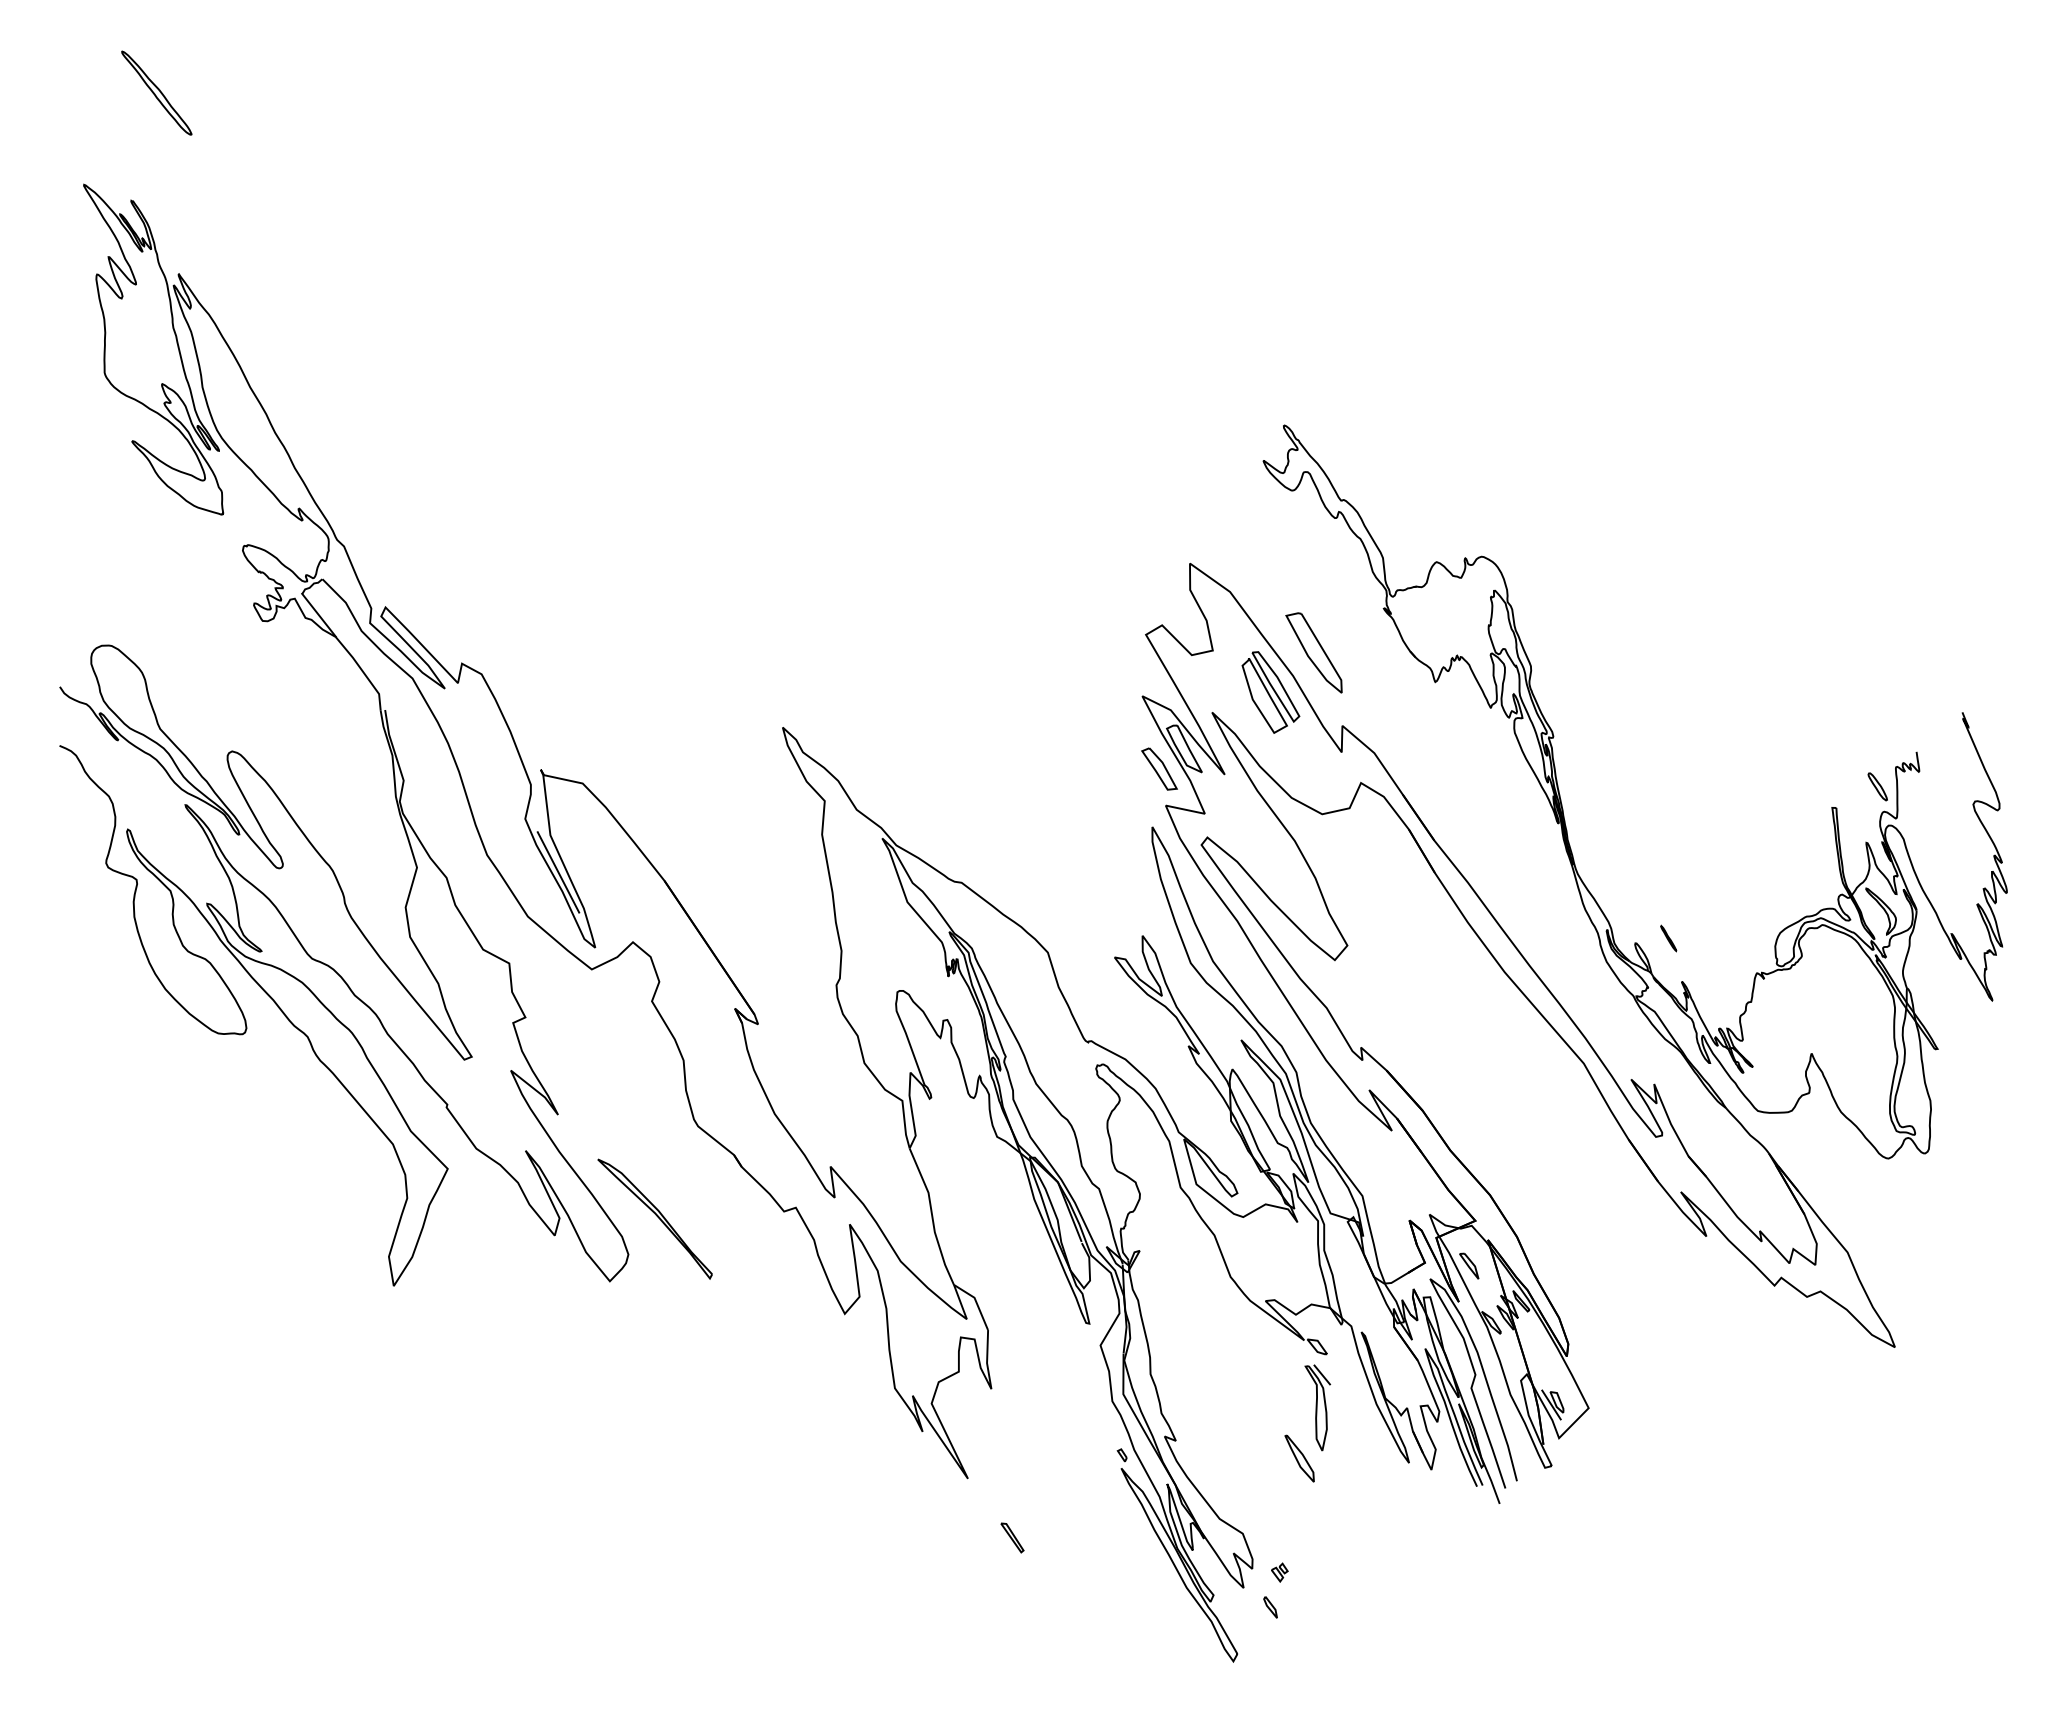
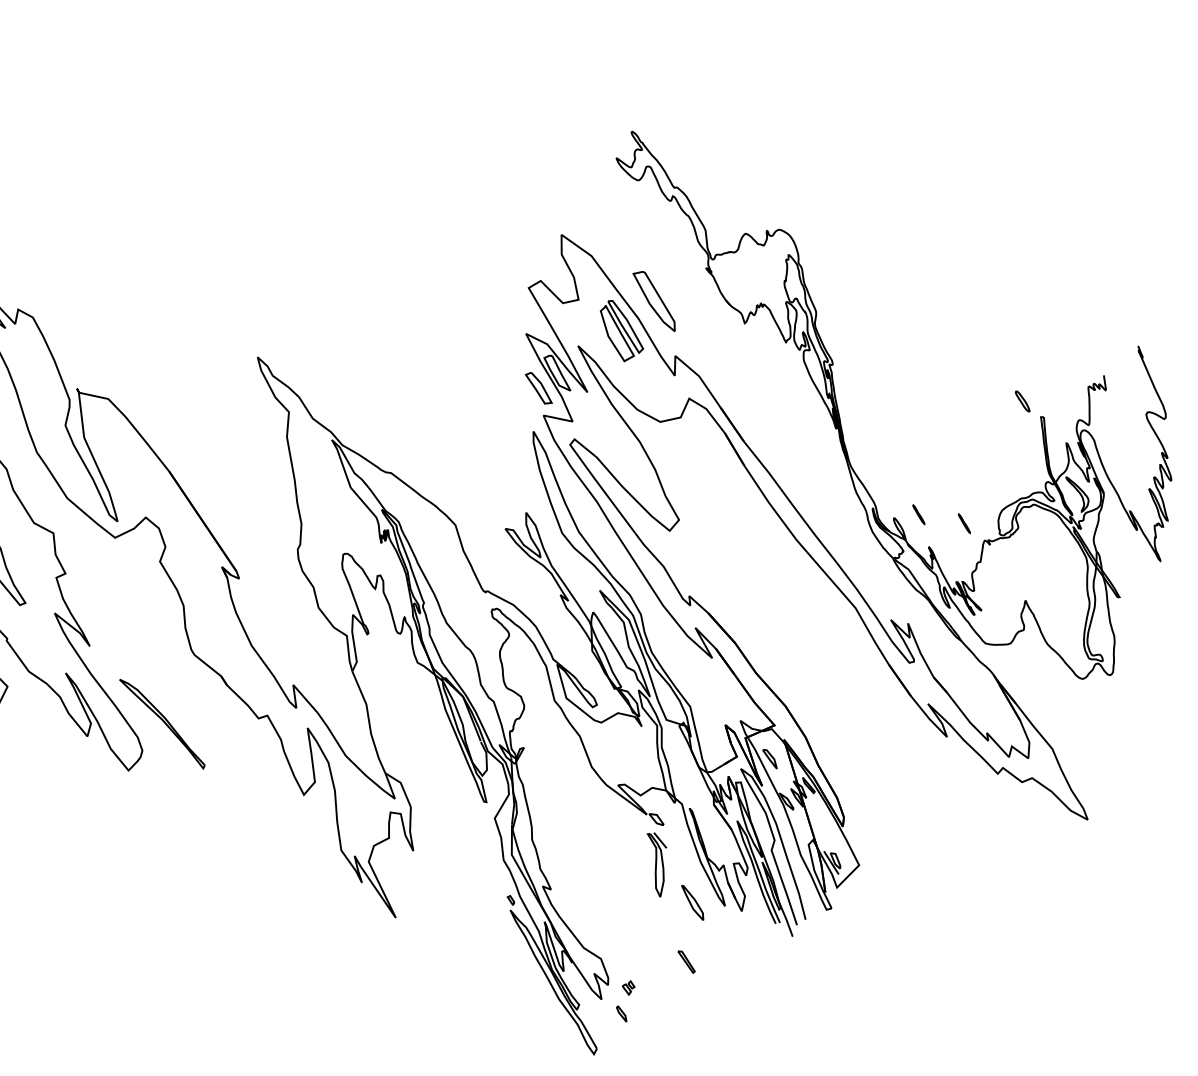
part: (1877, 786) -> (1022, 401), moved
line: (558, 872) -> (90, 465), removed
line: (1729, 950) -> (964, 523), added
part: (1299, 1458) -> (692, 902), moved
part: (1012, 1537) -> (686, 961), moved

